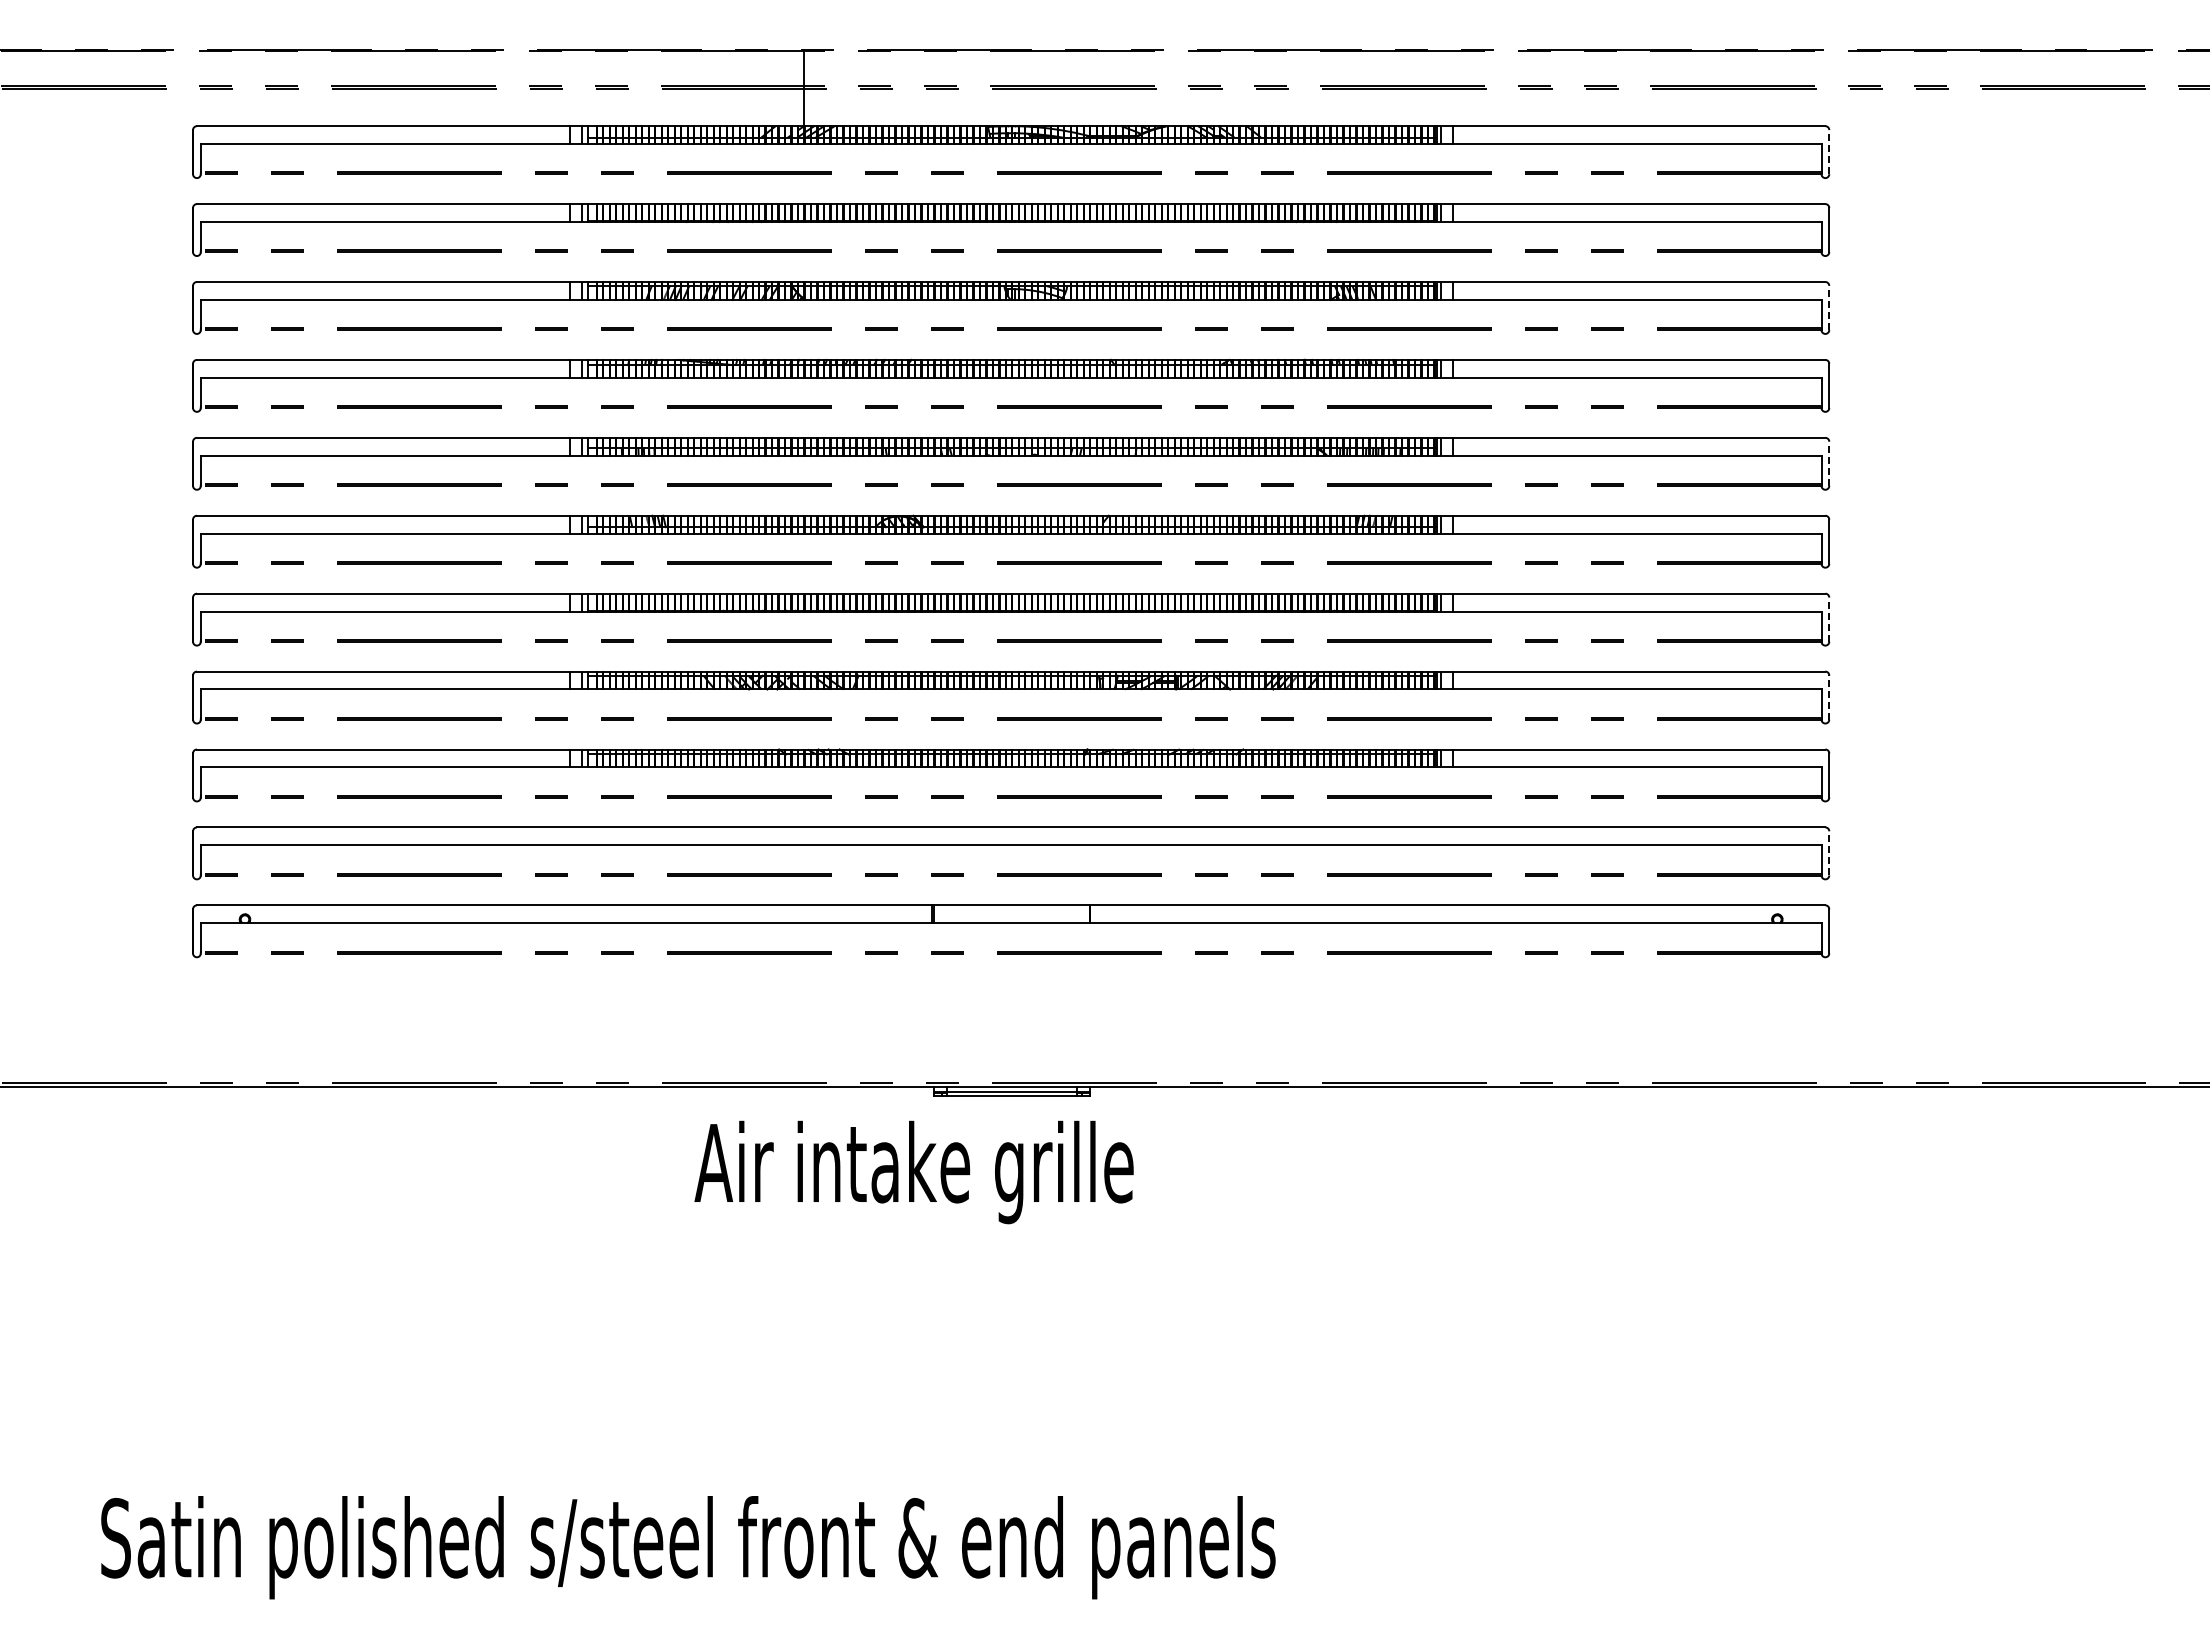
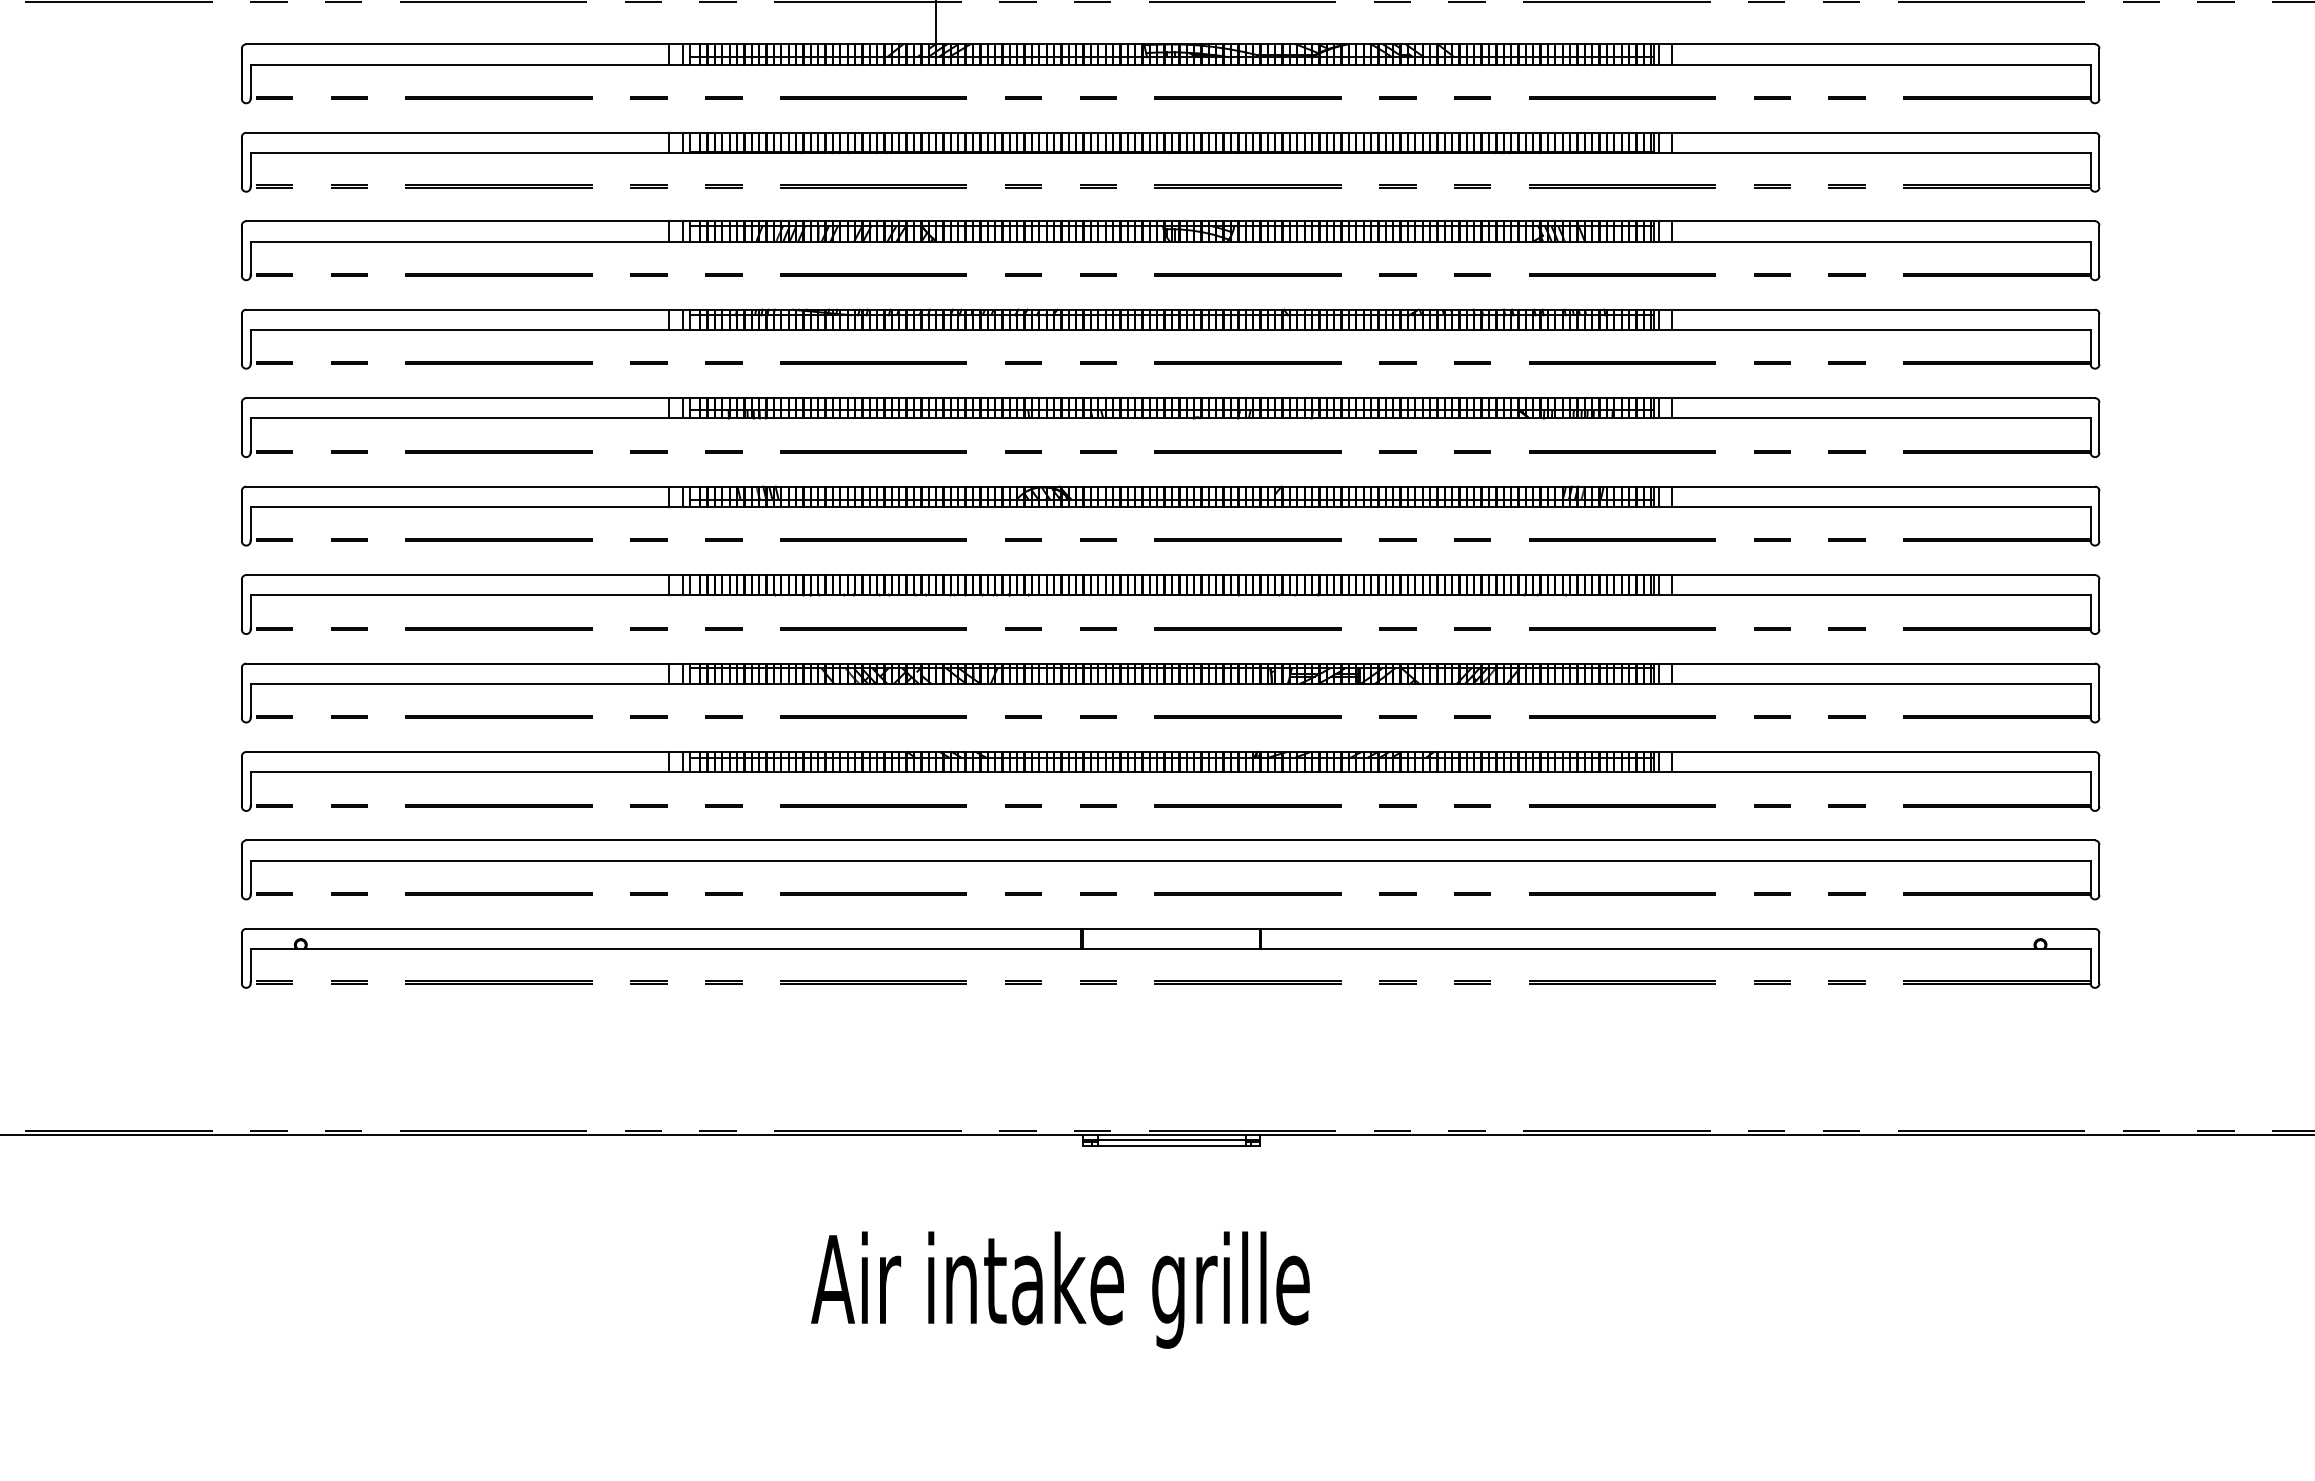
line: (1829, 151) -> (2099, 73), dashed -> solid
line: (1829, 307) -> (2099, 250), dashed -> solid
line: (1829, 463) -> (2099, 427), dashed -> solid
line: (1829, 619) -> (2099, 604), dashed -> solid
line: (1829, 697) -> (2099, 692), dashed -> solid
line: (1829, 852) -> (2099, 868), dashed -> solid
text: (913, 1172) -> (1059, 1290), moved

